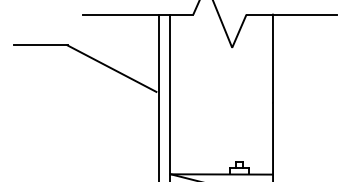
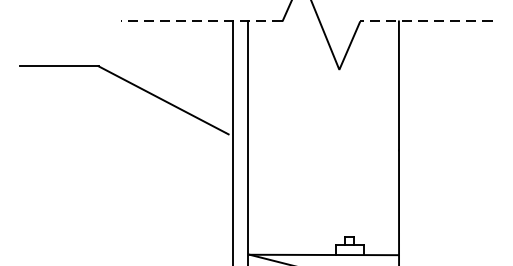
line: (137, 14) -> (200, 21), solid -> dashed
line: (291, 14) -> (426, 21), solid -> dashed

